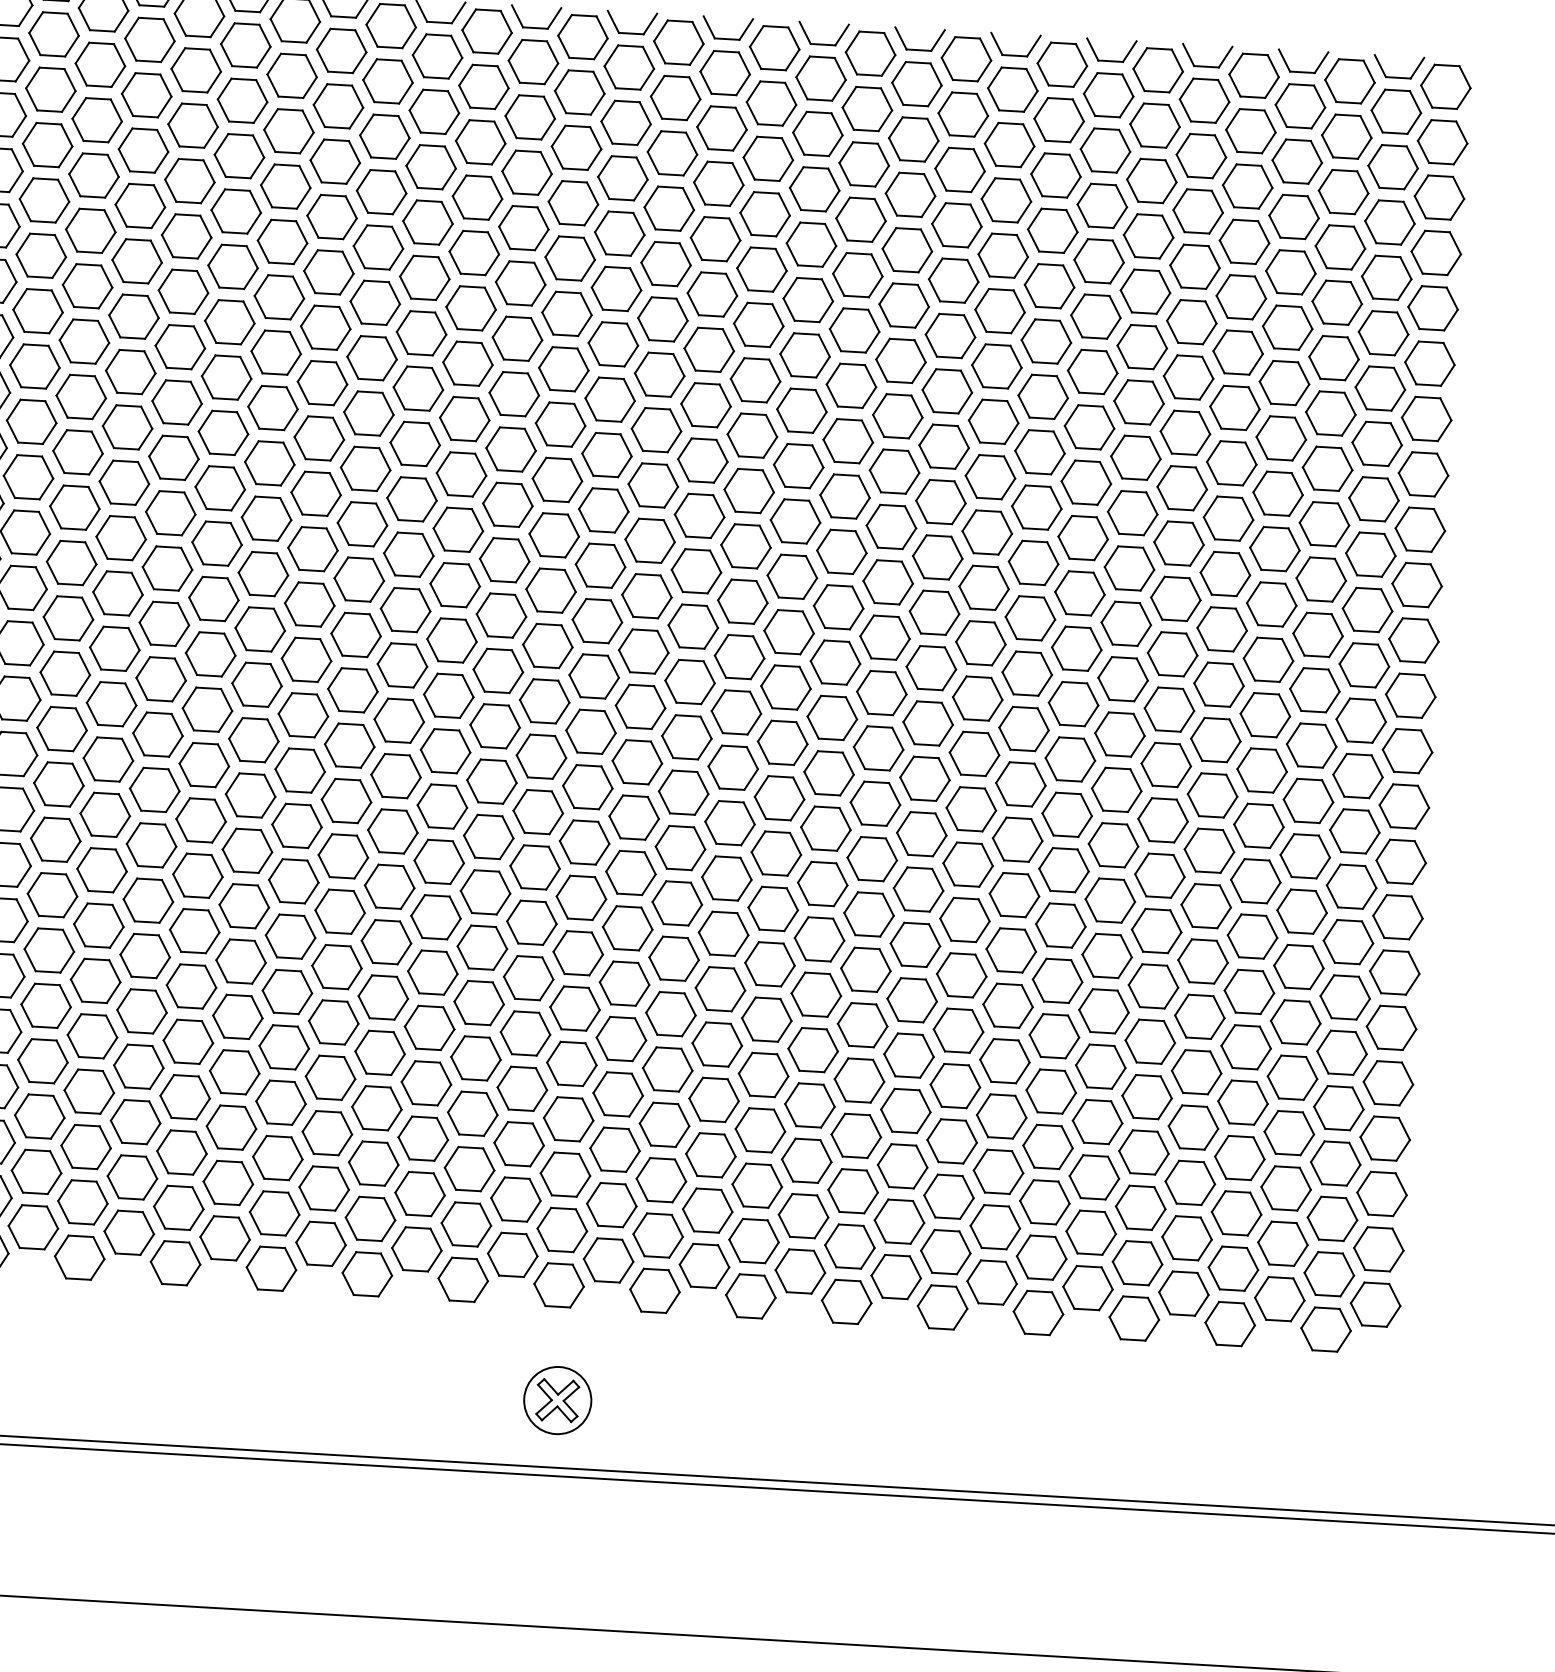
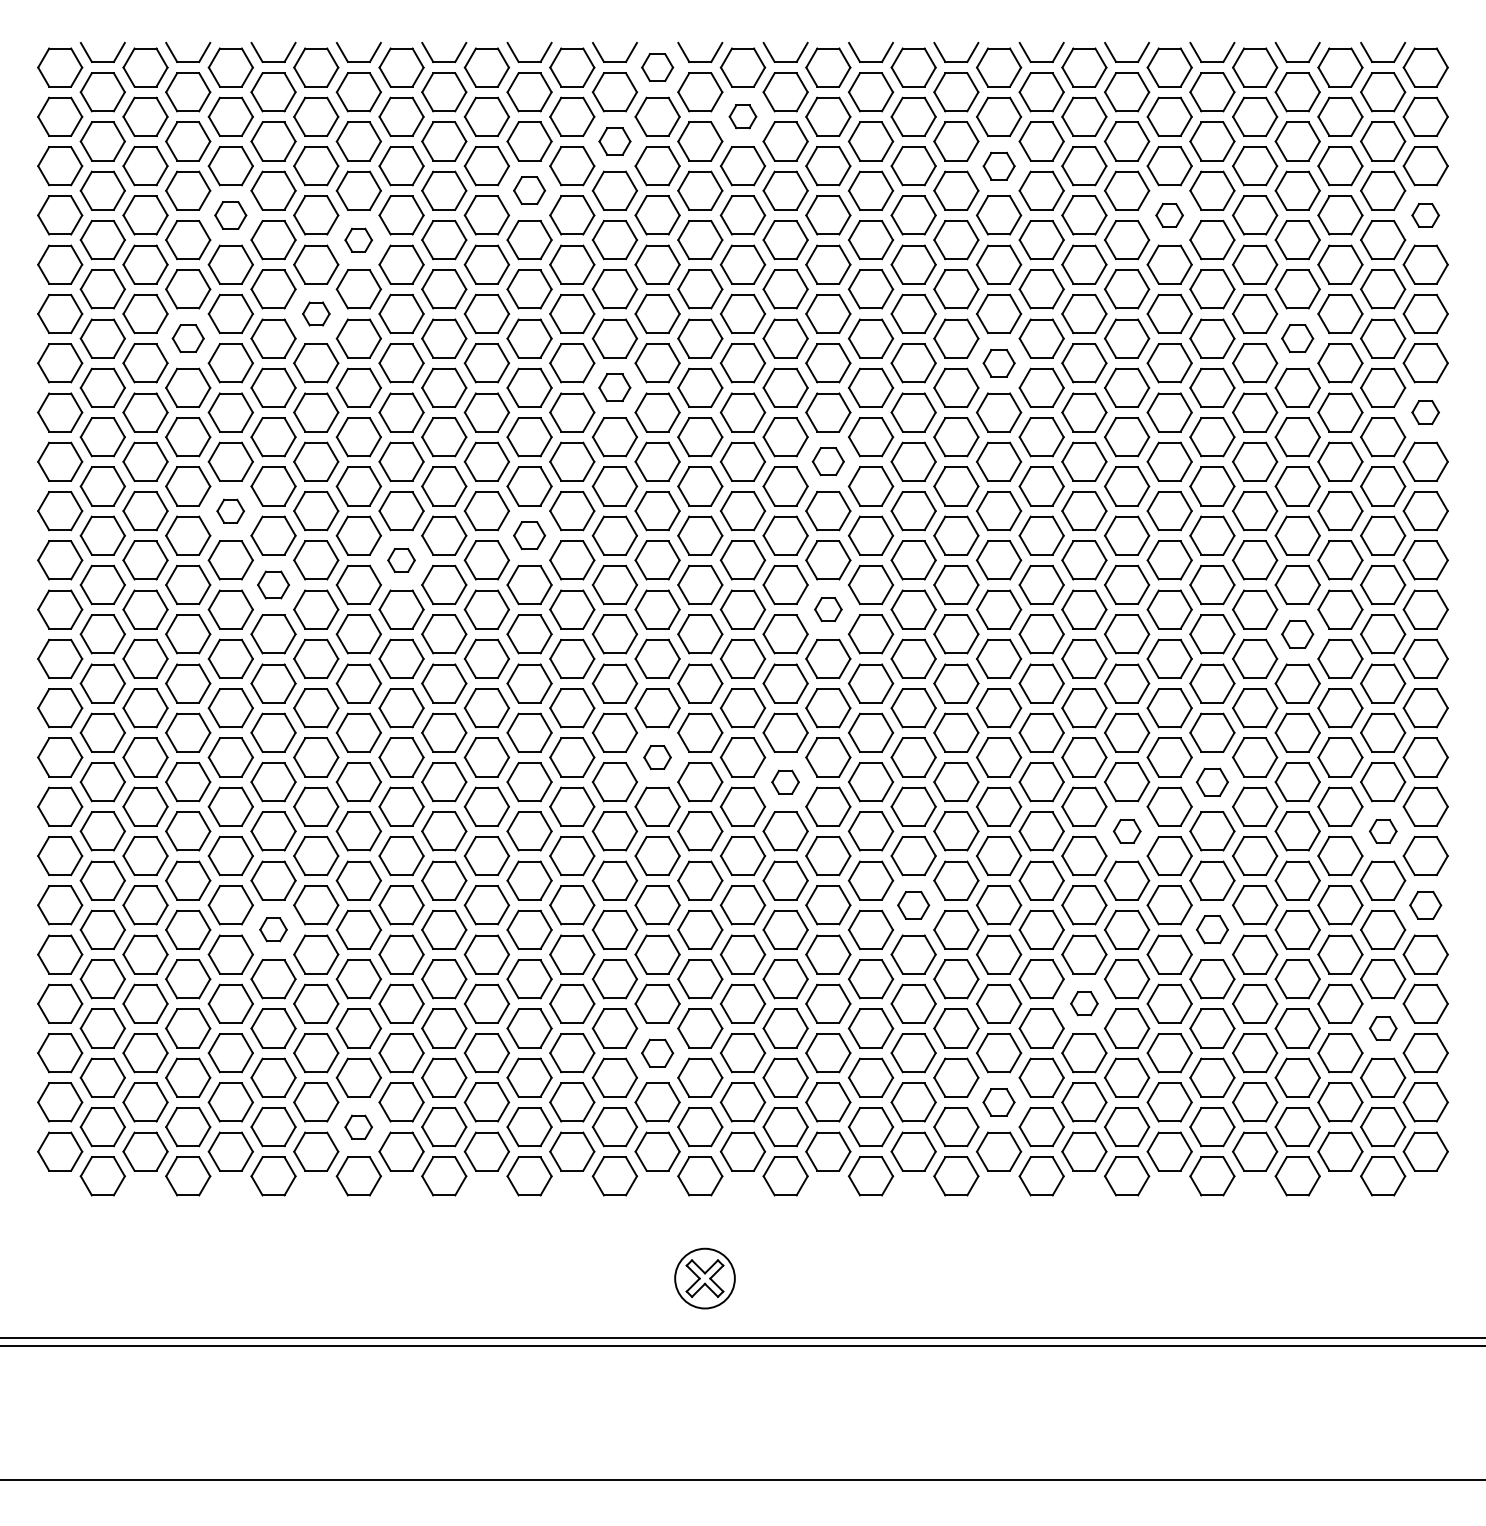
part: (582, 36) -> (657, 67), size x0.7
part: (675, 97) -> (742, 116), size x0.6
part: (529, 117) -> (614, 141), size x0.7
part: (431, 166) -> (529, 190), size x0.7
part: (960, 170) -> (999, 166), size x0.7
part: (93, 175) -> (230, 215), size x0.7
part: (235, 211) -> (358, 240), size x0.6
part: (1148, 236) -> (1169, 215), size x0.6
part: (1435, 252) -> (1425, 215), size x0.6
part: (183, 291) -> (316, 313), size x0.6
part: (38, 311) -> (188, 338), size x0.7
part: (1284, 382) -> (1297, 338), size x0.7
part: (947, 391) -> (999, 363), size x0.7
part: (513, 393) -> (614, 387), size x0.7
part: (1423, 474) -> (1425, 412), size x0.6
part: (749, 490) -> (828, 461), size x0.7
part: (74, 508) -> (230, 511), size x0.6
part: (408, 554) -> (529, 535), size x0.7
part: (263, 574) -> (401, 560), size x0.6
part: (117, 592) -> (273, 584), size x0.7
part: (739, 656) -> (828, 609), size x0.6
part: (1265, 715) -> (1297, 634), size x0.7
part: (538, 812) -> (657, 757), size x0.6
part: (680, 848) -> (785, 782), size x0.6
part: (1159, 876) -> (1212, 782), size x0.7
part: (1061, 925) -> (1127, 831), size x0.6
part: (1348, 942) -> (1383, 831), size x0.6
part: (95, 980) -> (273, 929), size x0.6
part: (816, 994) -> (913, 905), size x0.7
part: (1391, 1028) -> (1425, 905), size x0.7
part: (1150, 1041) -> (1212, 929), size x0.7
part: (1001, 1116) -> (1084, 1003), size x0.6
part: (518, 1144) -> (657, 1053), size x0.7
part: (1336, 1163) -> (1383, 1028), size x0.6
part: (178, 1208) -> (358, 1127), size x0.6
part: (898, 1221) -> (998, 1102), size x0.7

